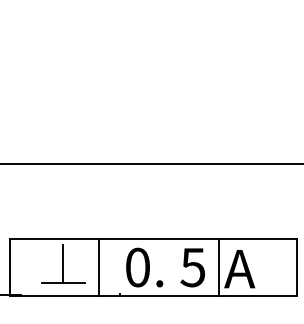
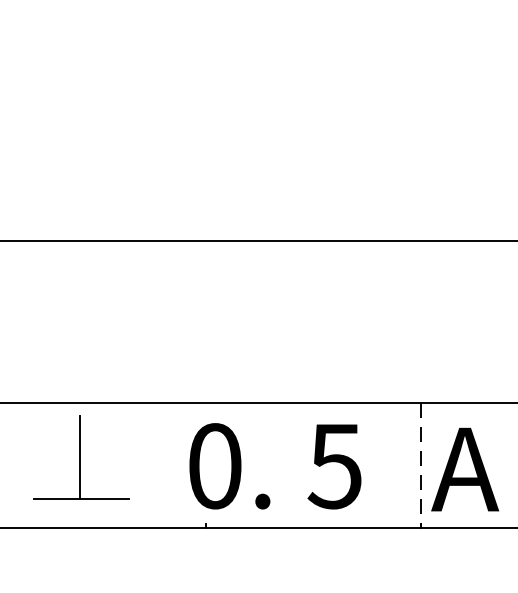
line: (98, 267) -> (157, 466), removed
text: (165, 267) -> (275, 466), moved
line: (219, 267) -> (421, 466), solid -> dashed

